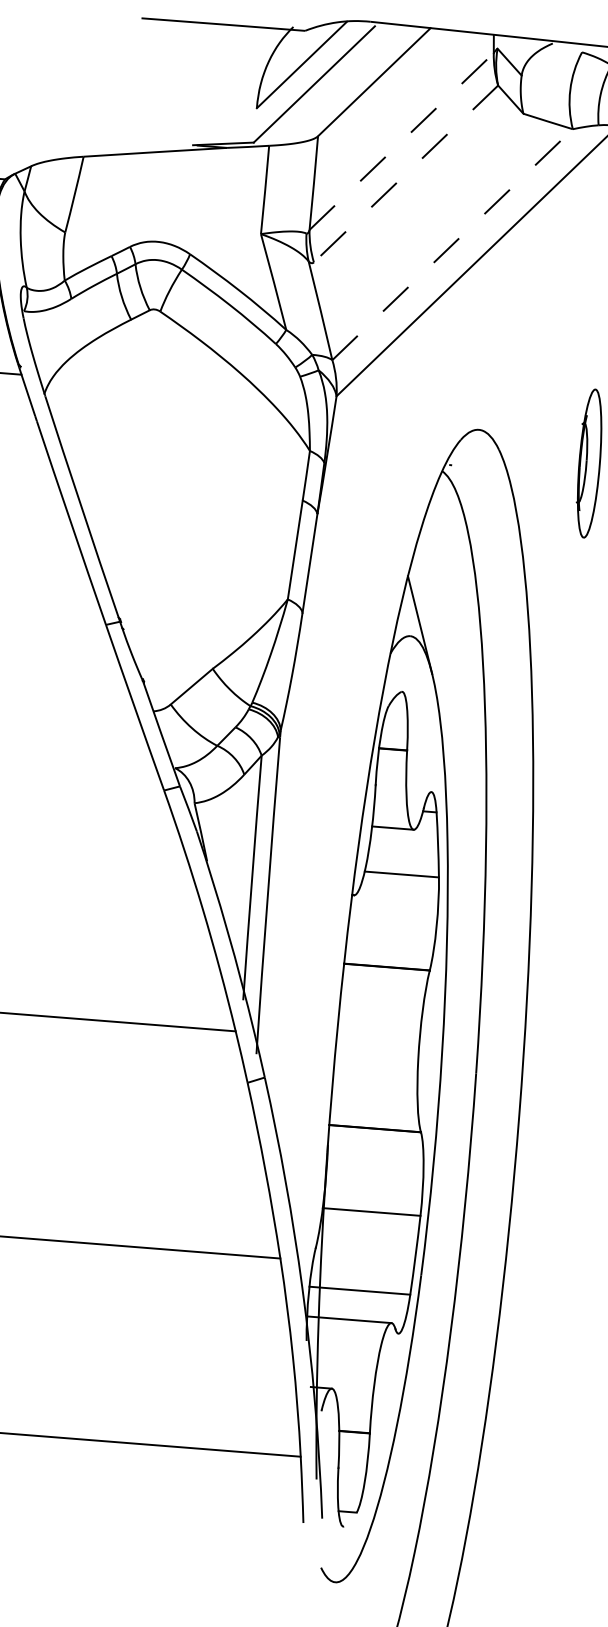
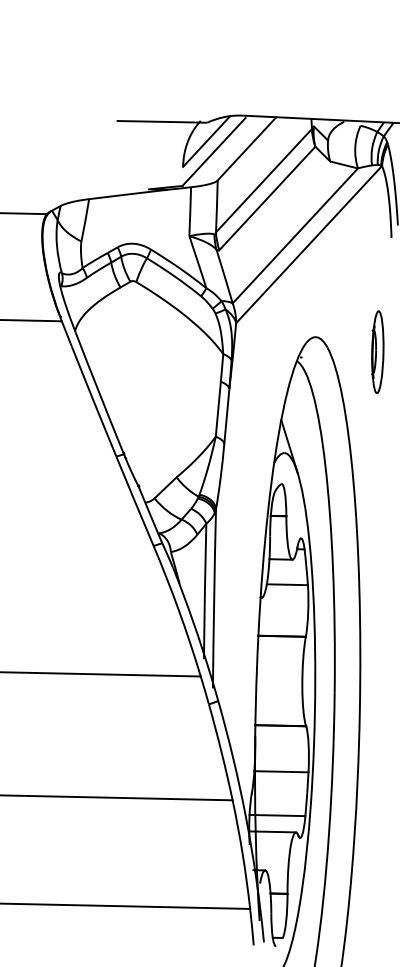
line: (402, 141) -> (264, 180), dashed -> solid
line: (406, 174) -> (267, 198), dashed -> solid
line: (452, 243) -> (295, 235), dashed -> solid

